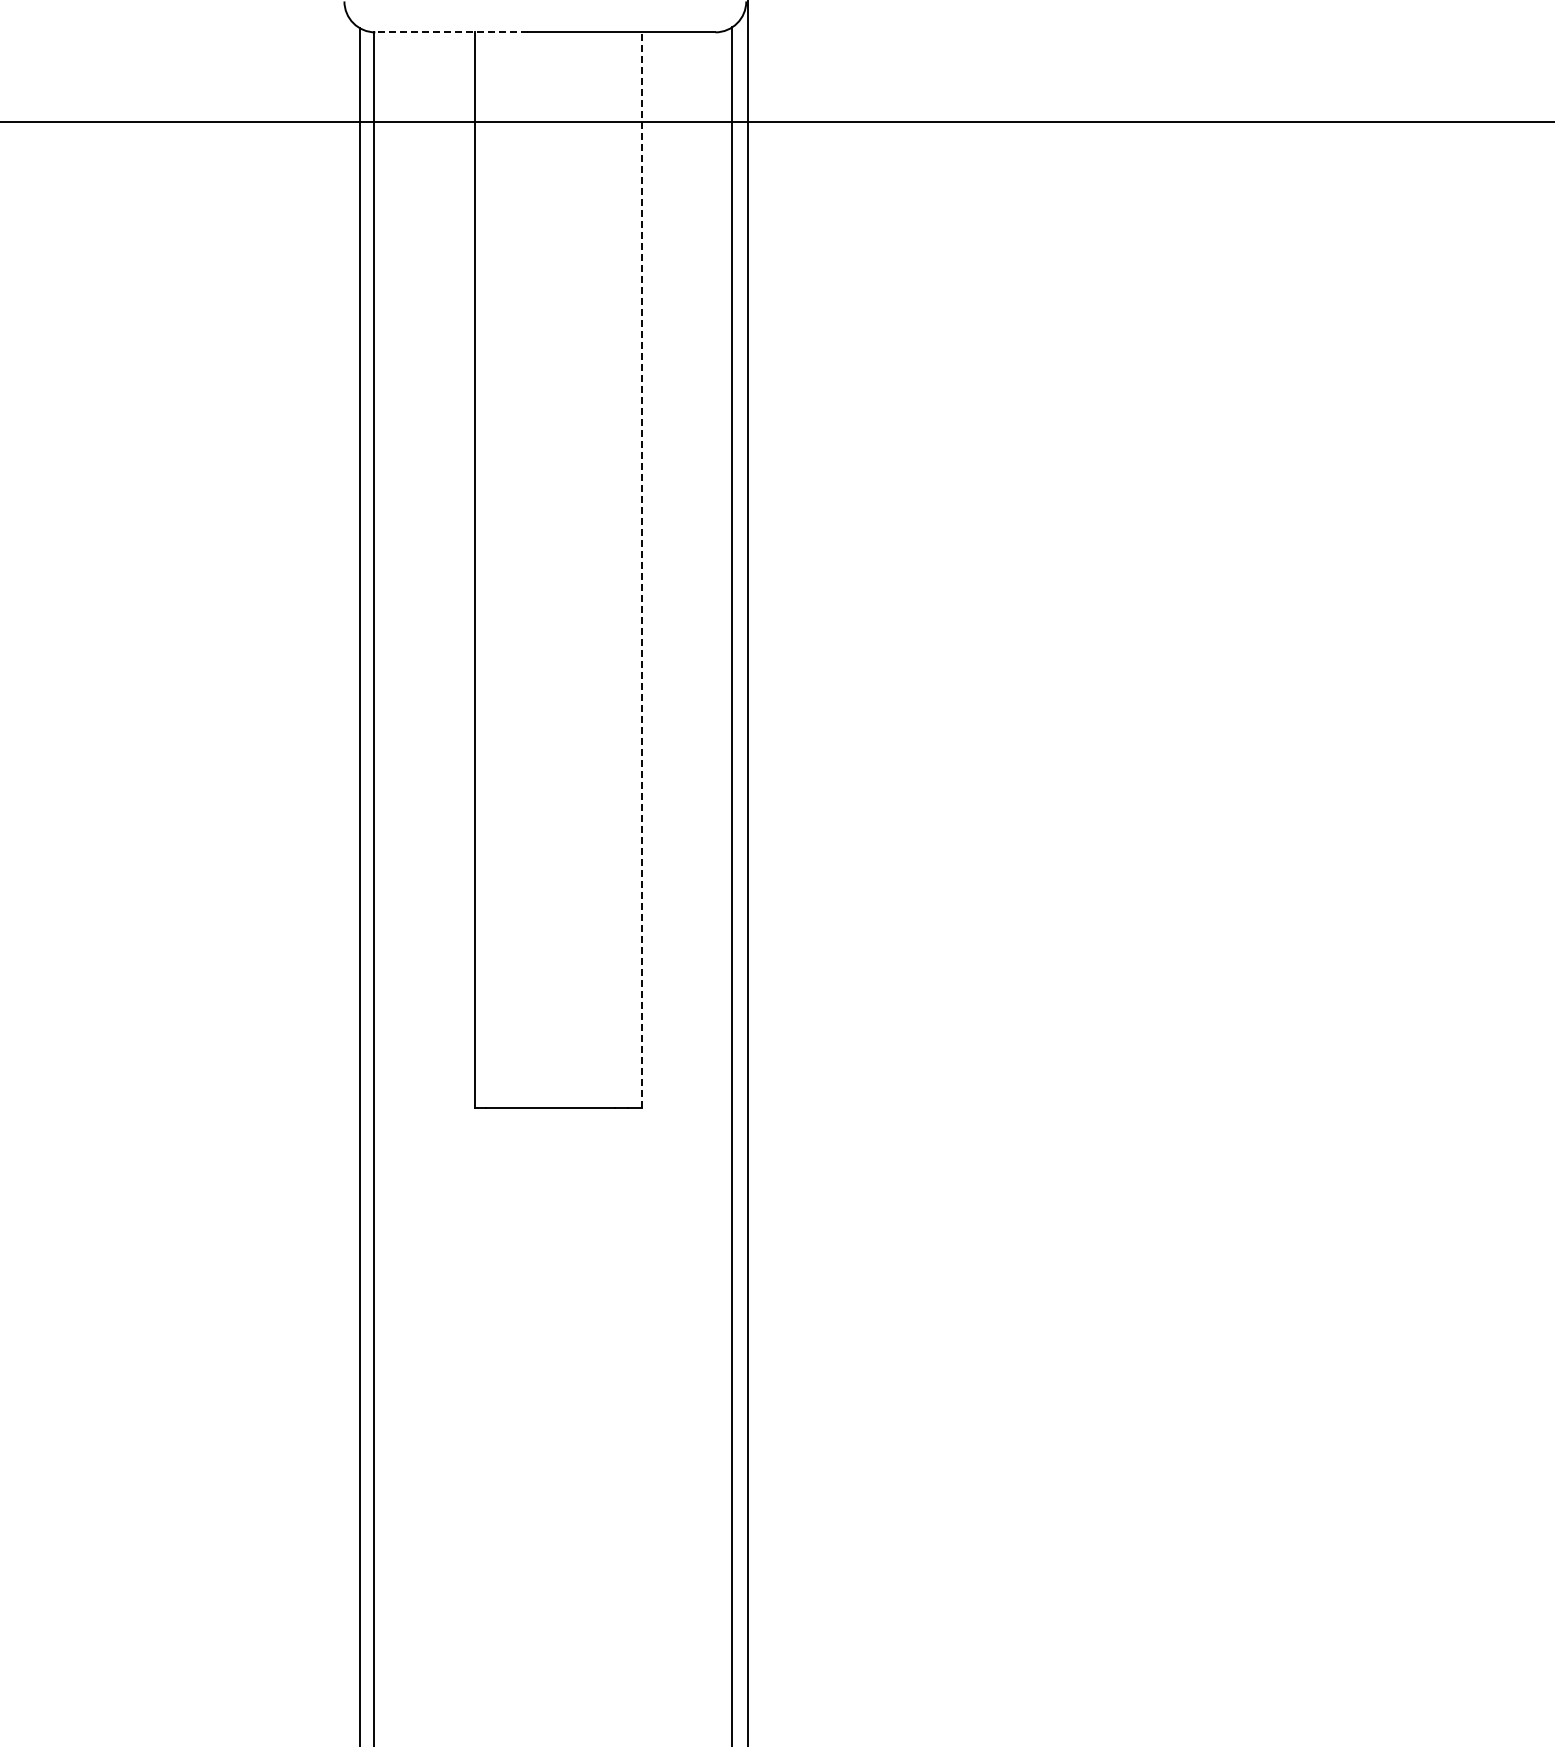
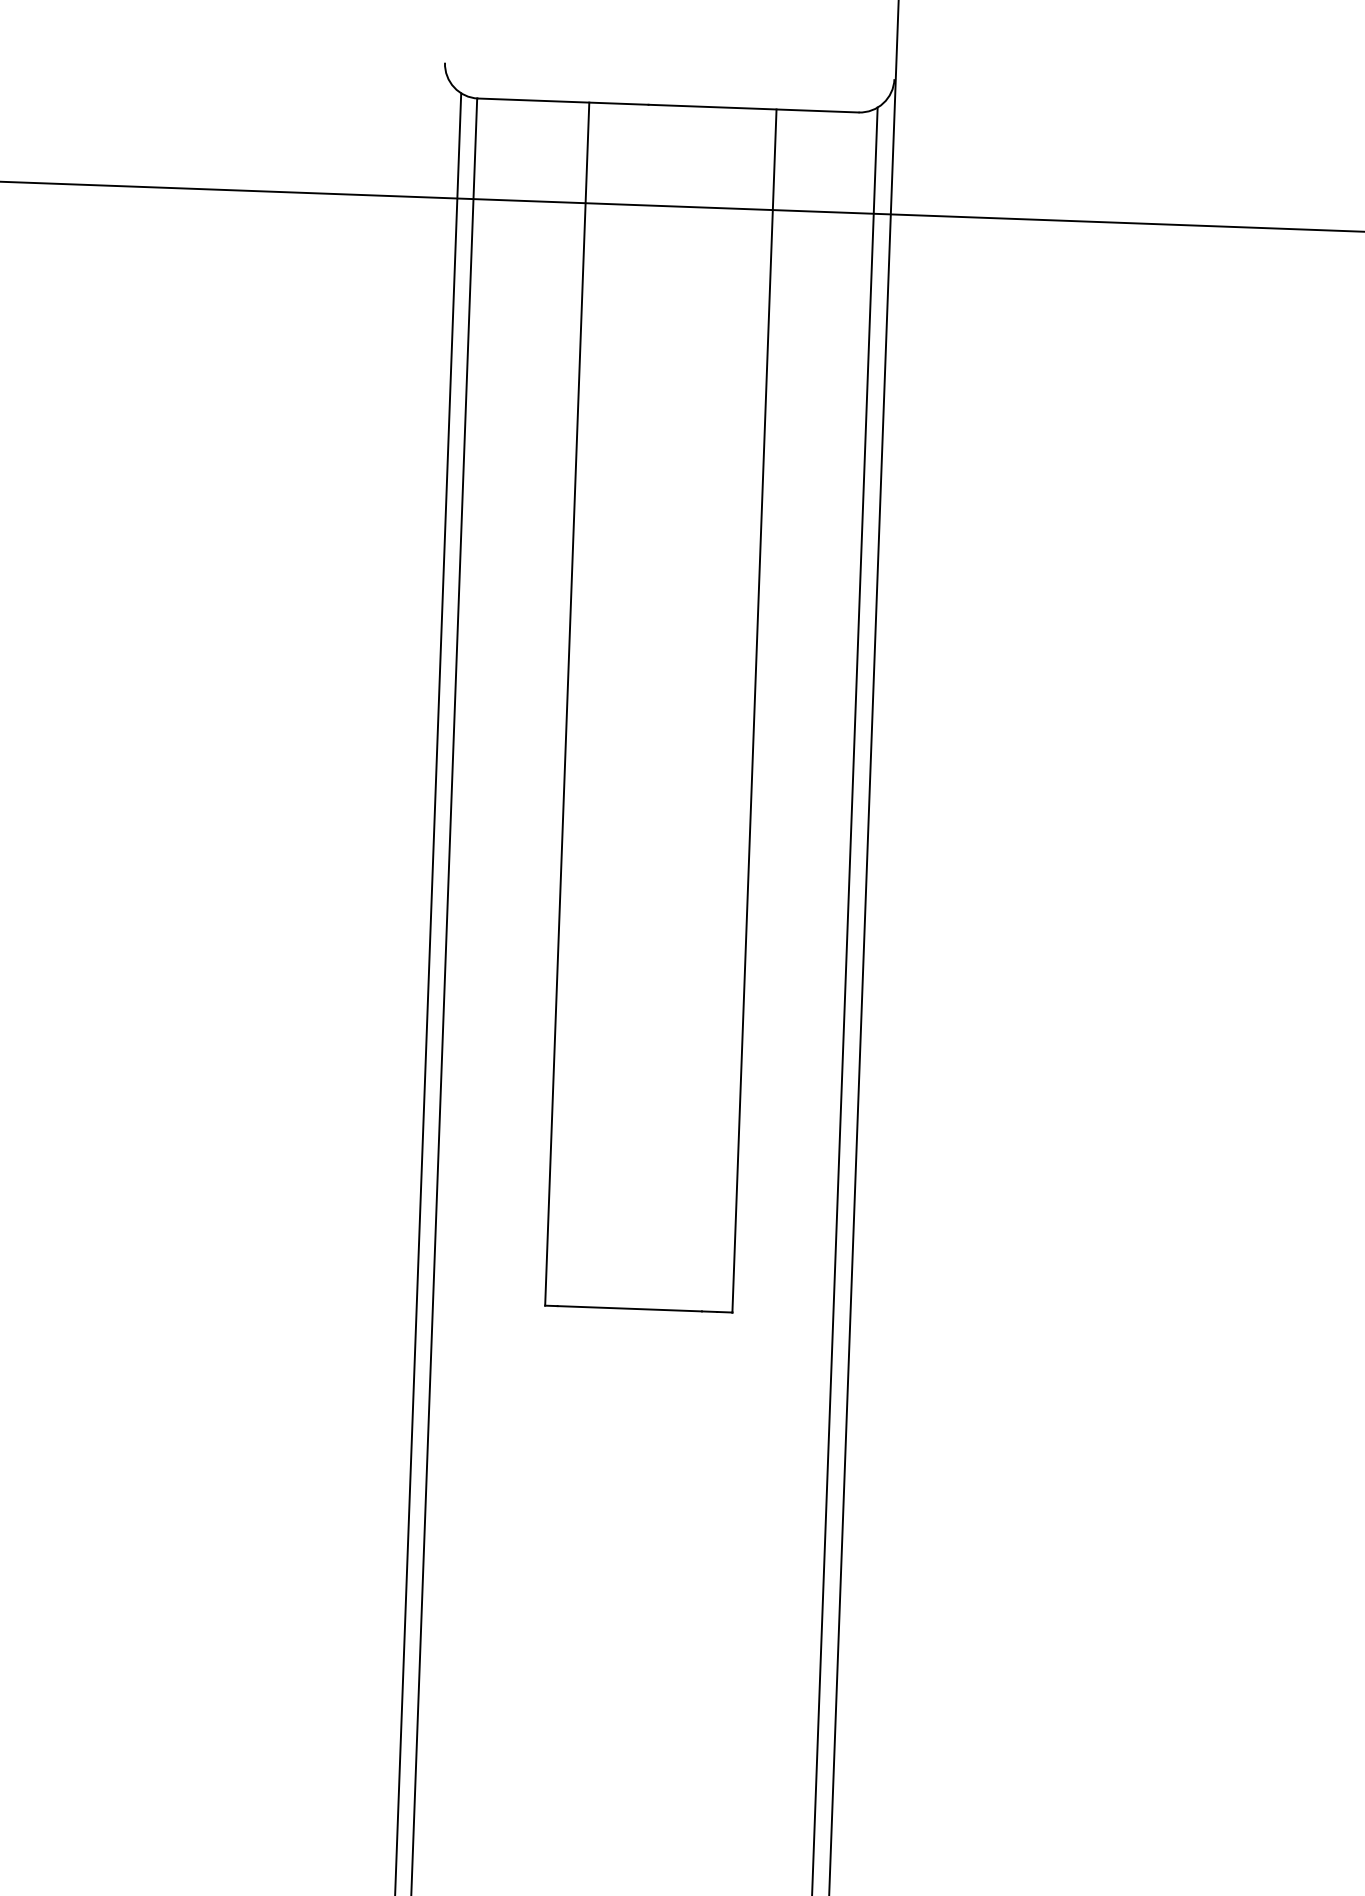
line: (450, 32) -> (562, 101), dashed -> solid
line: (642, 570) -> (755, 711), dashed -> solid

